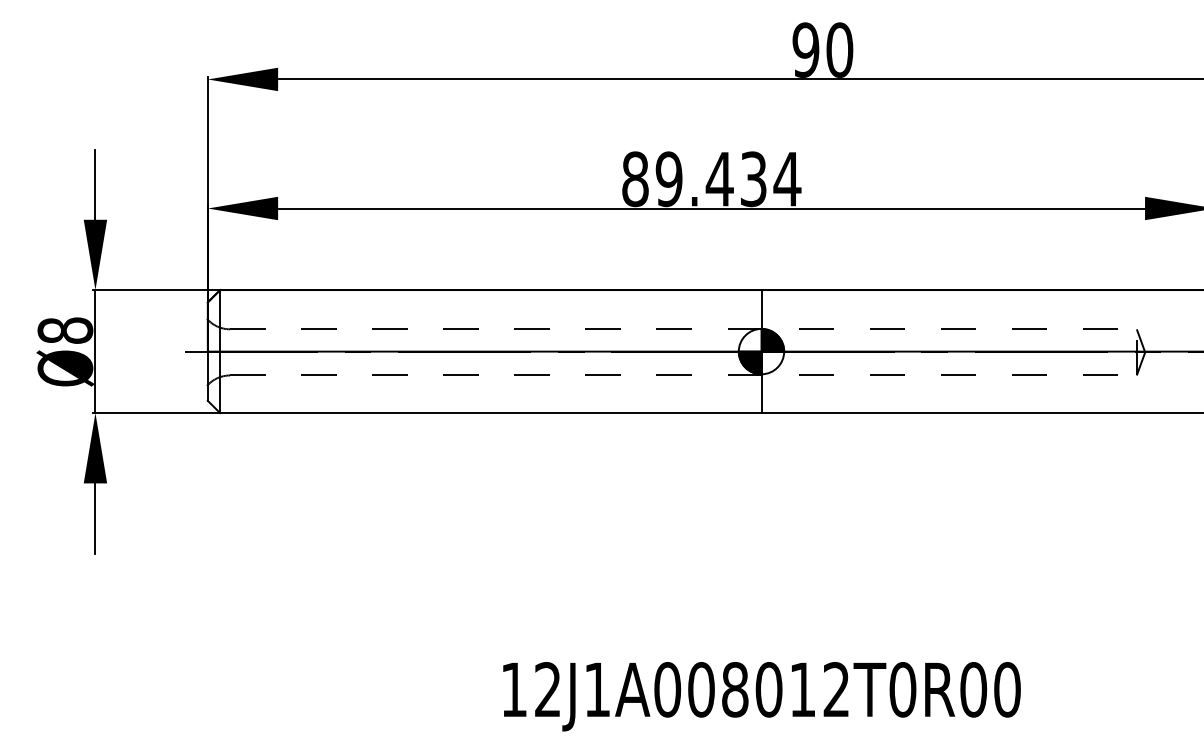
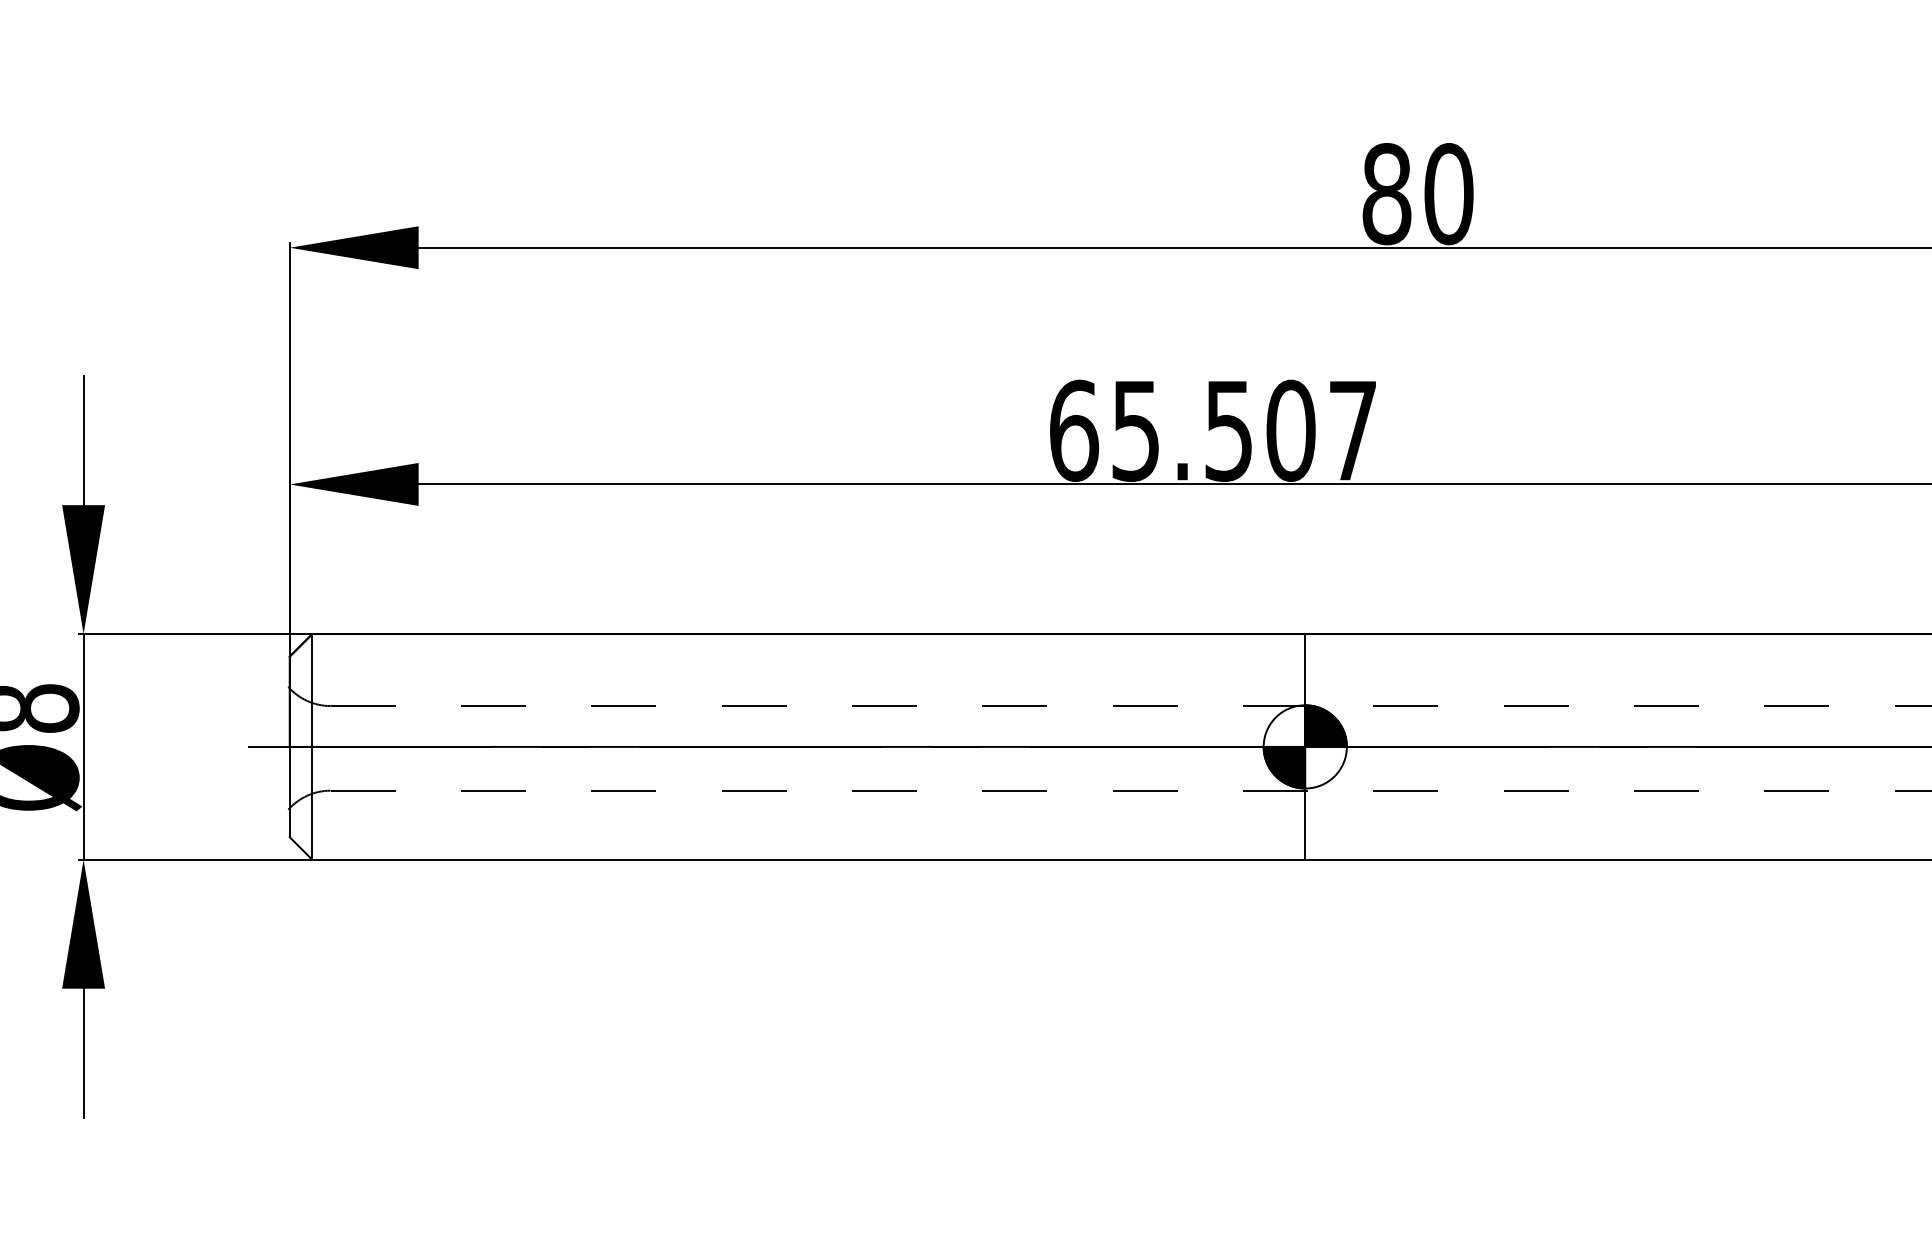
text: (805, 49) -> (1385, 192), 90 -> 80
text: (711, 179) -> (1213, 431), 89.434 -> 65.507

